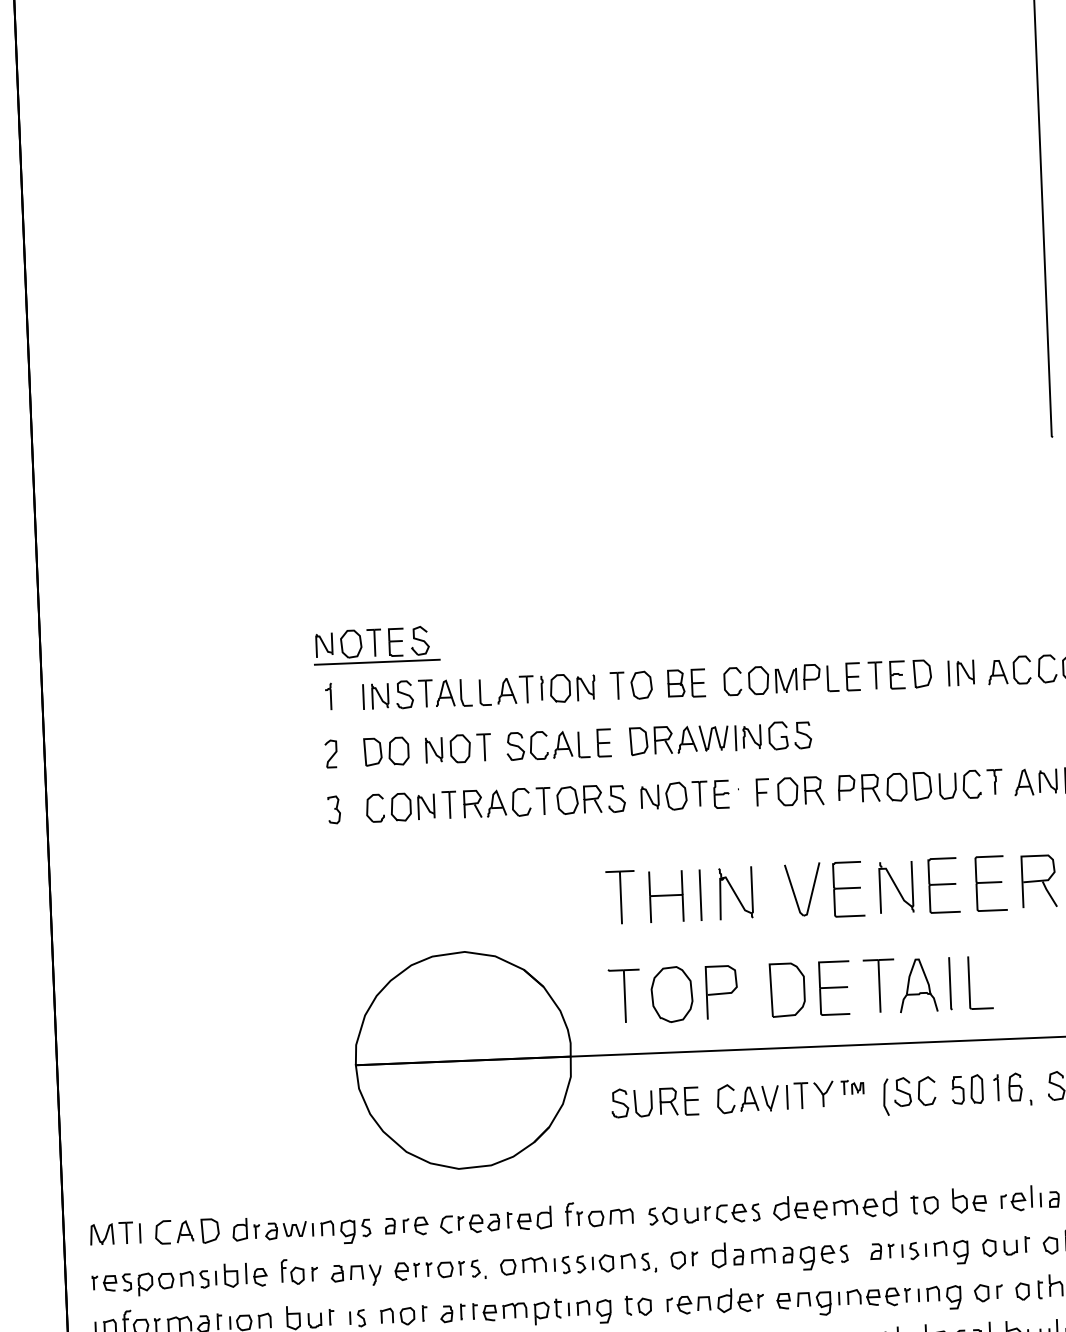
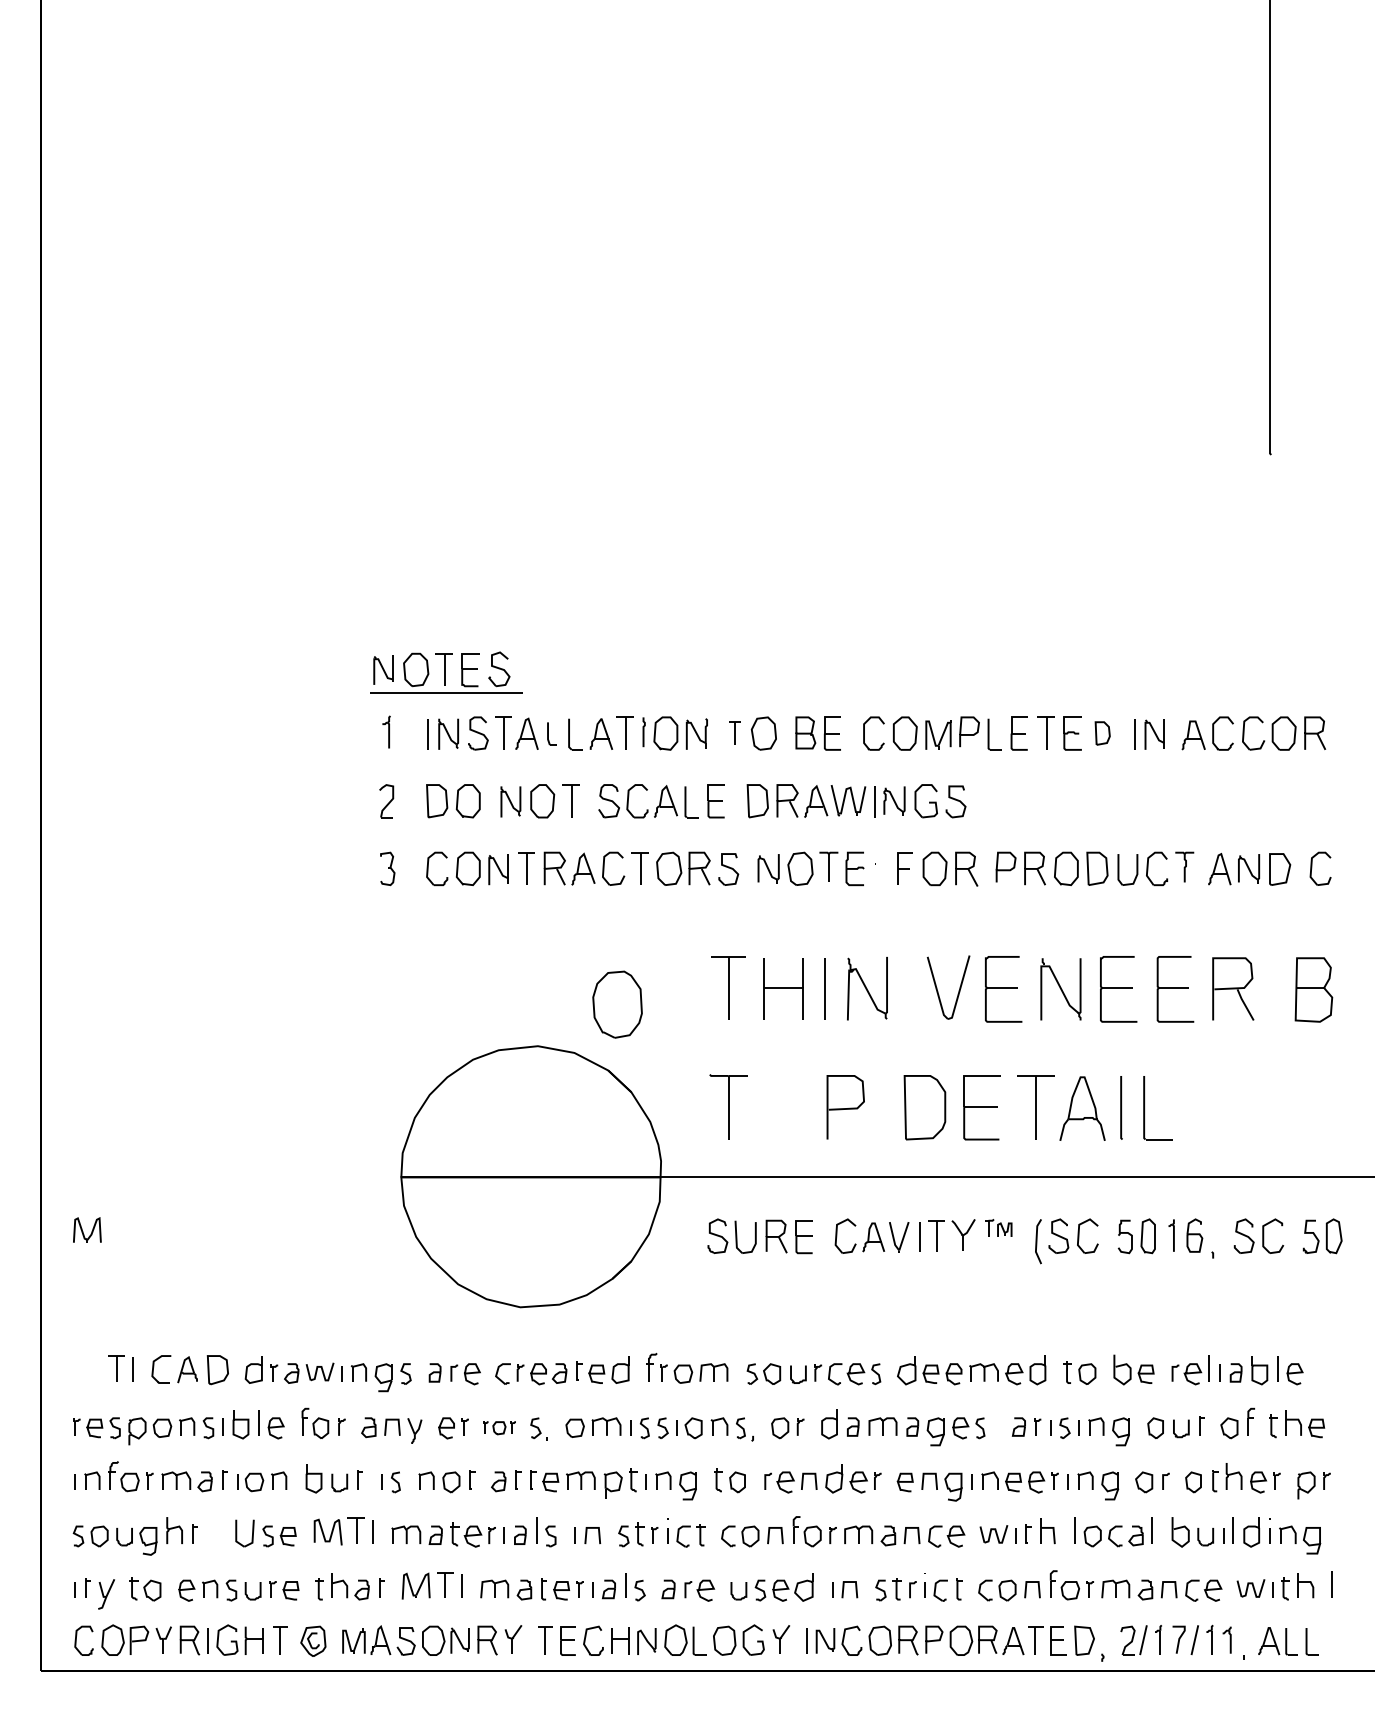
part: (922, 673) -> (1102, 733), size x0.7
part: (617, 685) -> (734, 732), size x0.7
part: (466, 692) -> (552, 733), size x0.7
part: (671, 994) -> (617, 1004), moved
part: (102, 1234) -> (87, 1229), moved
part: (445, 1269) -> (499, 1427), size x0.7

